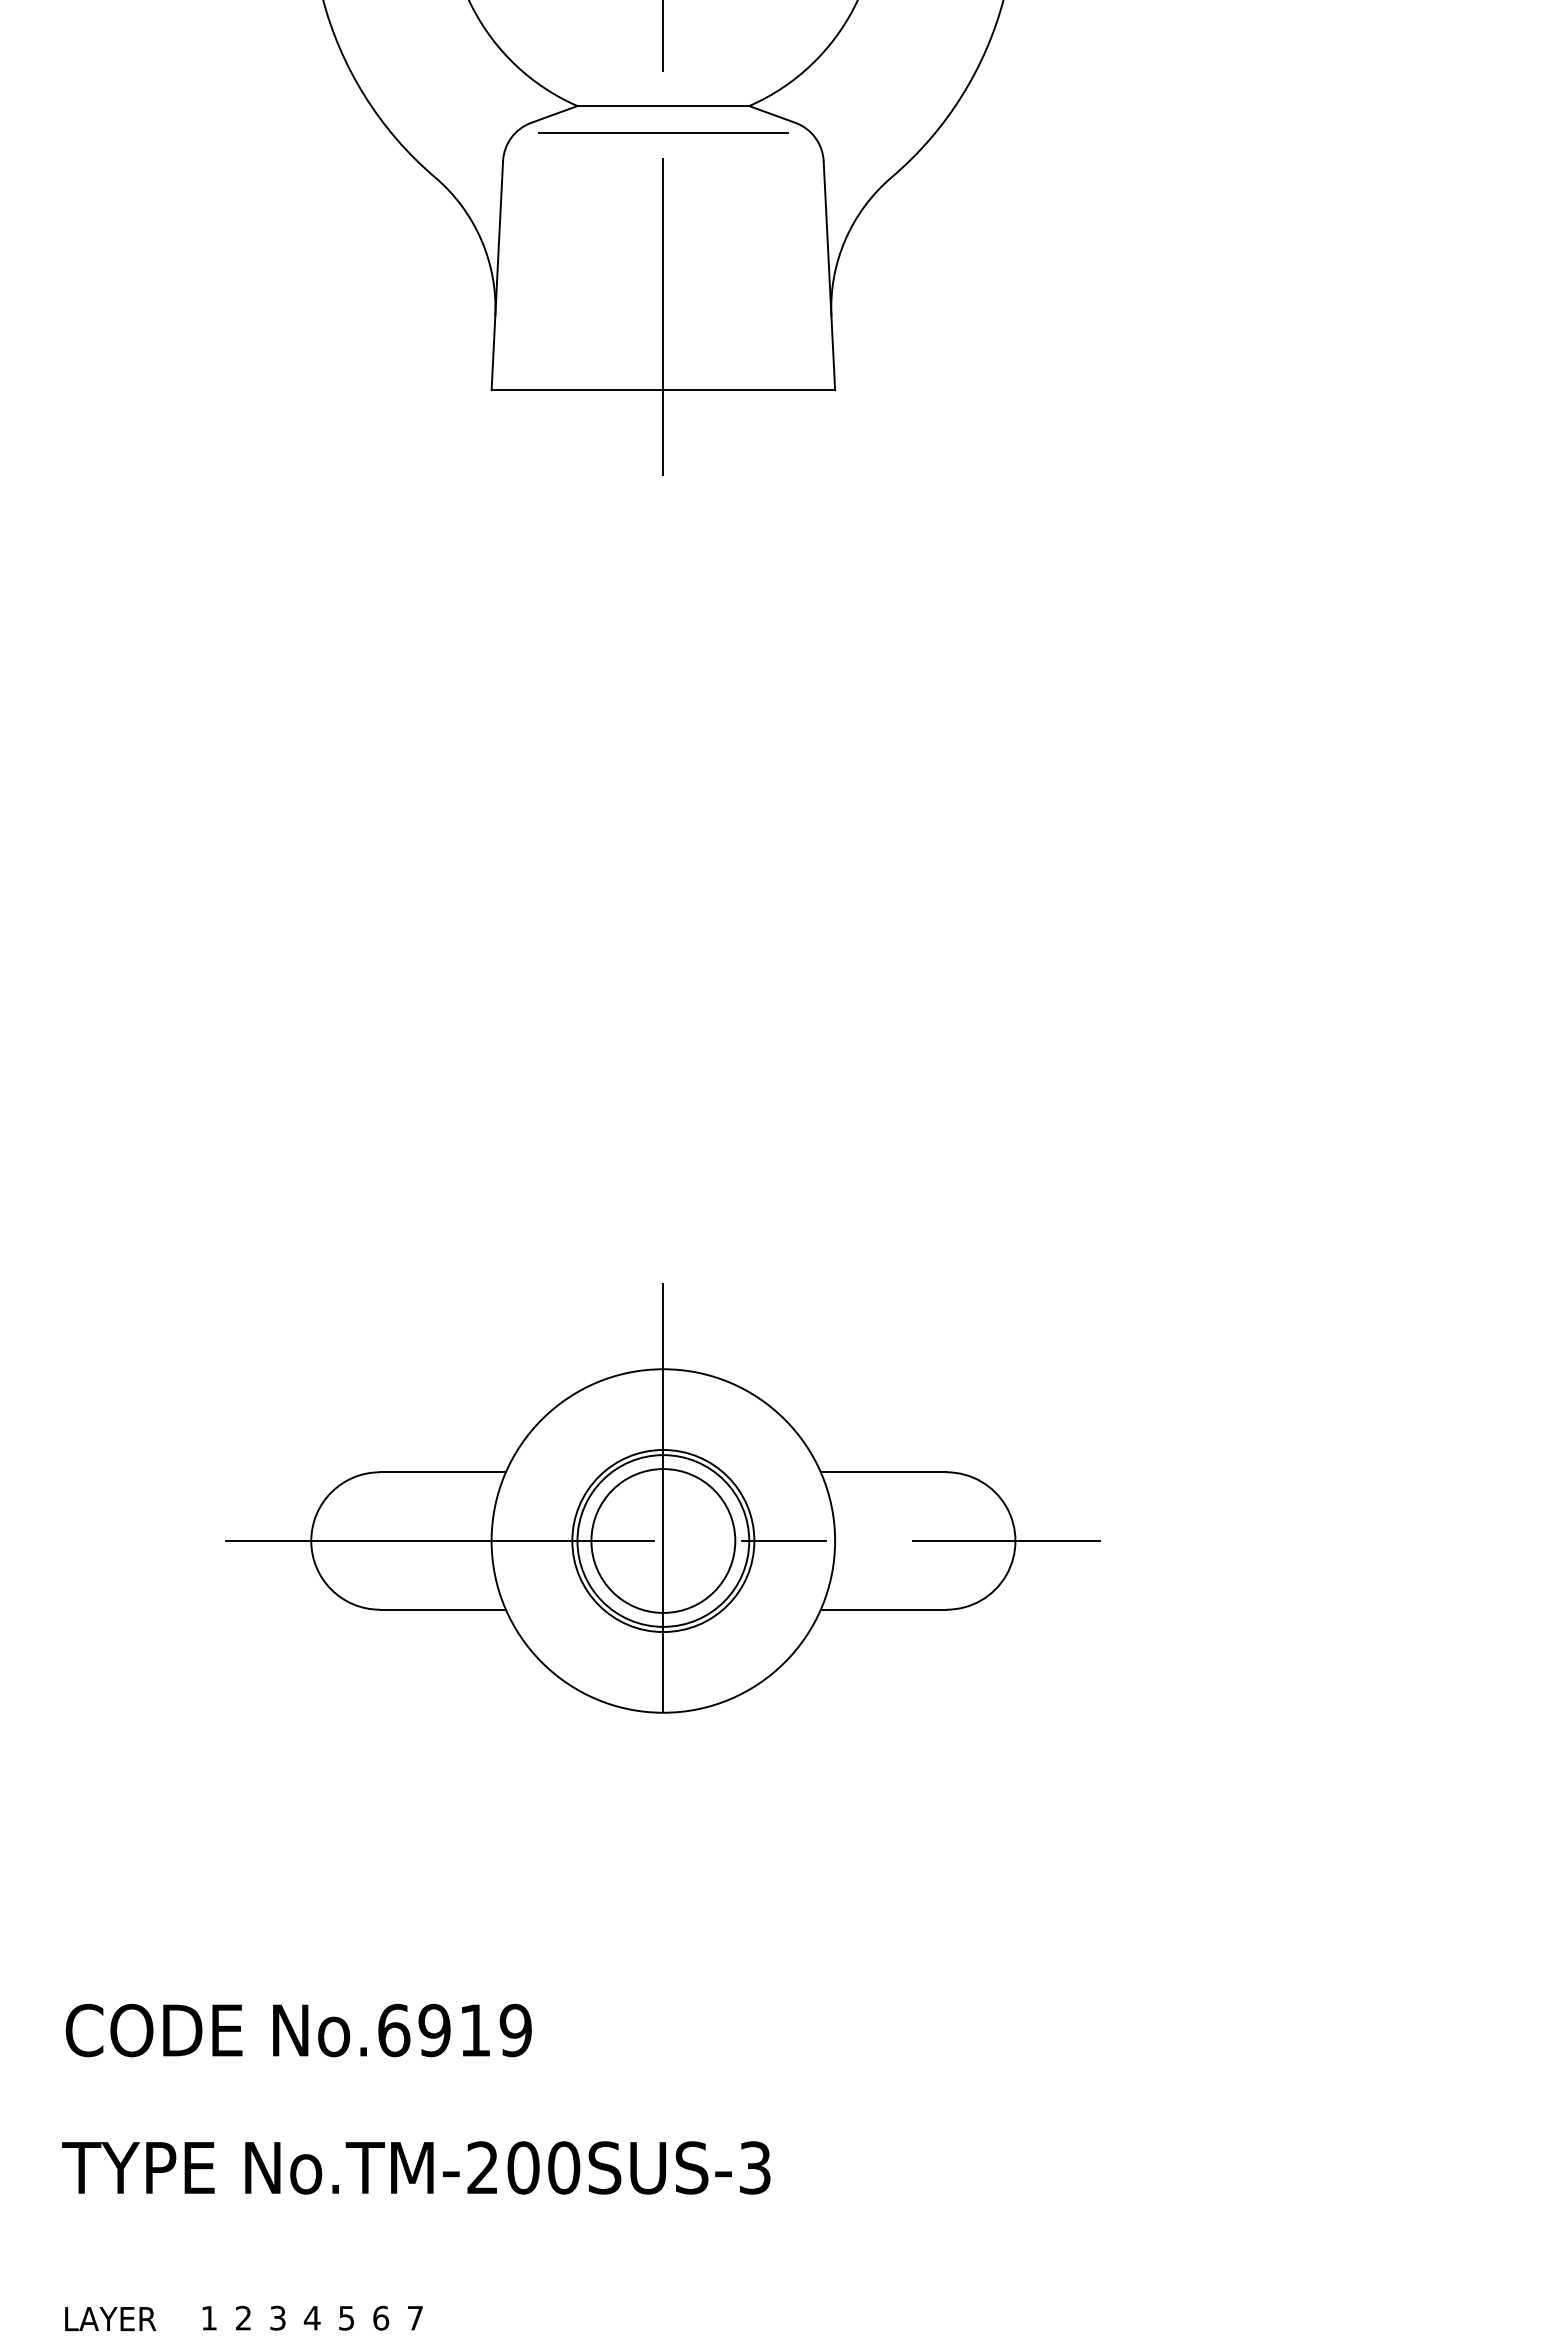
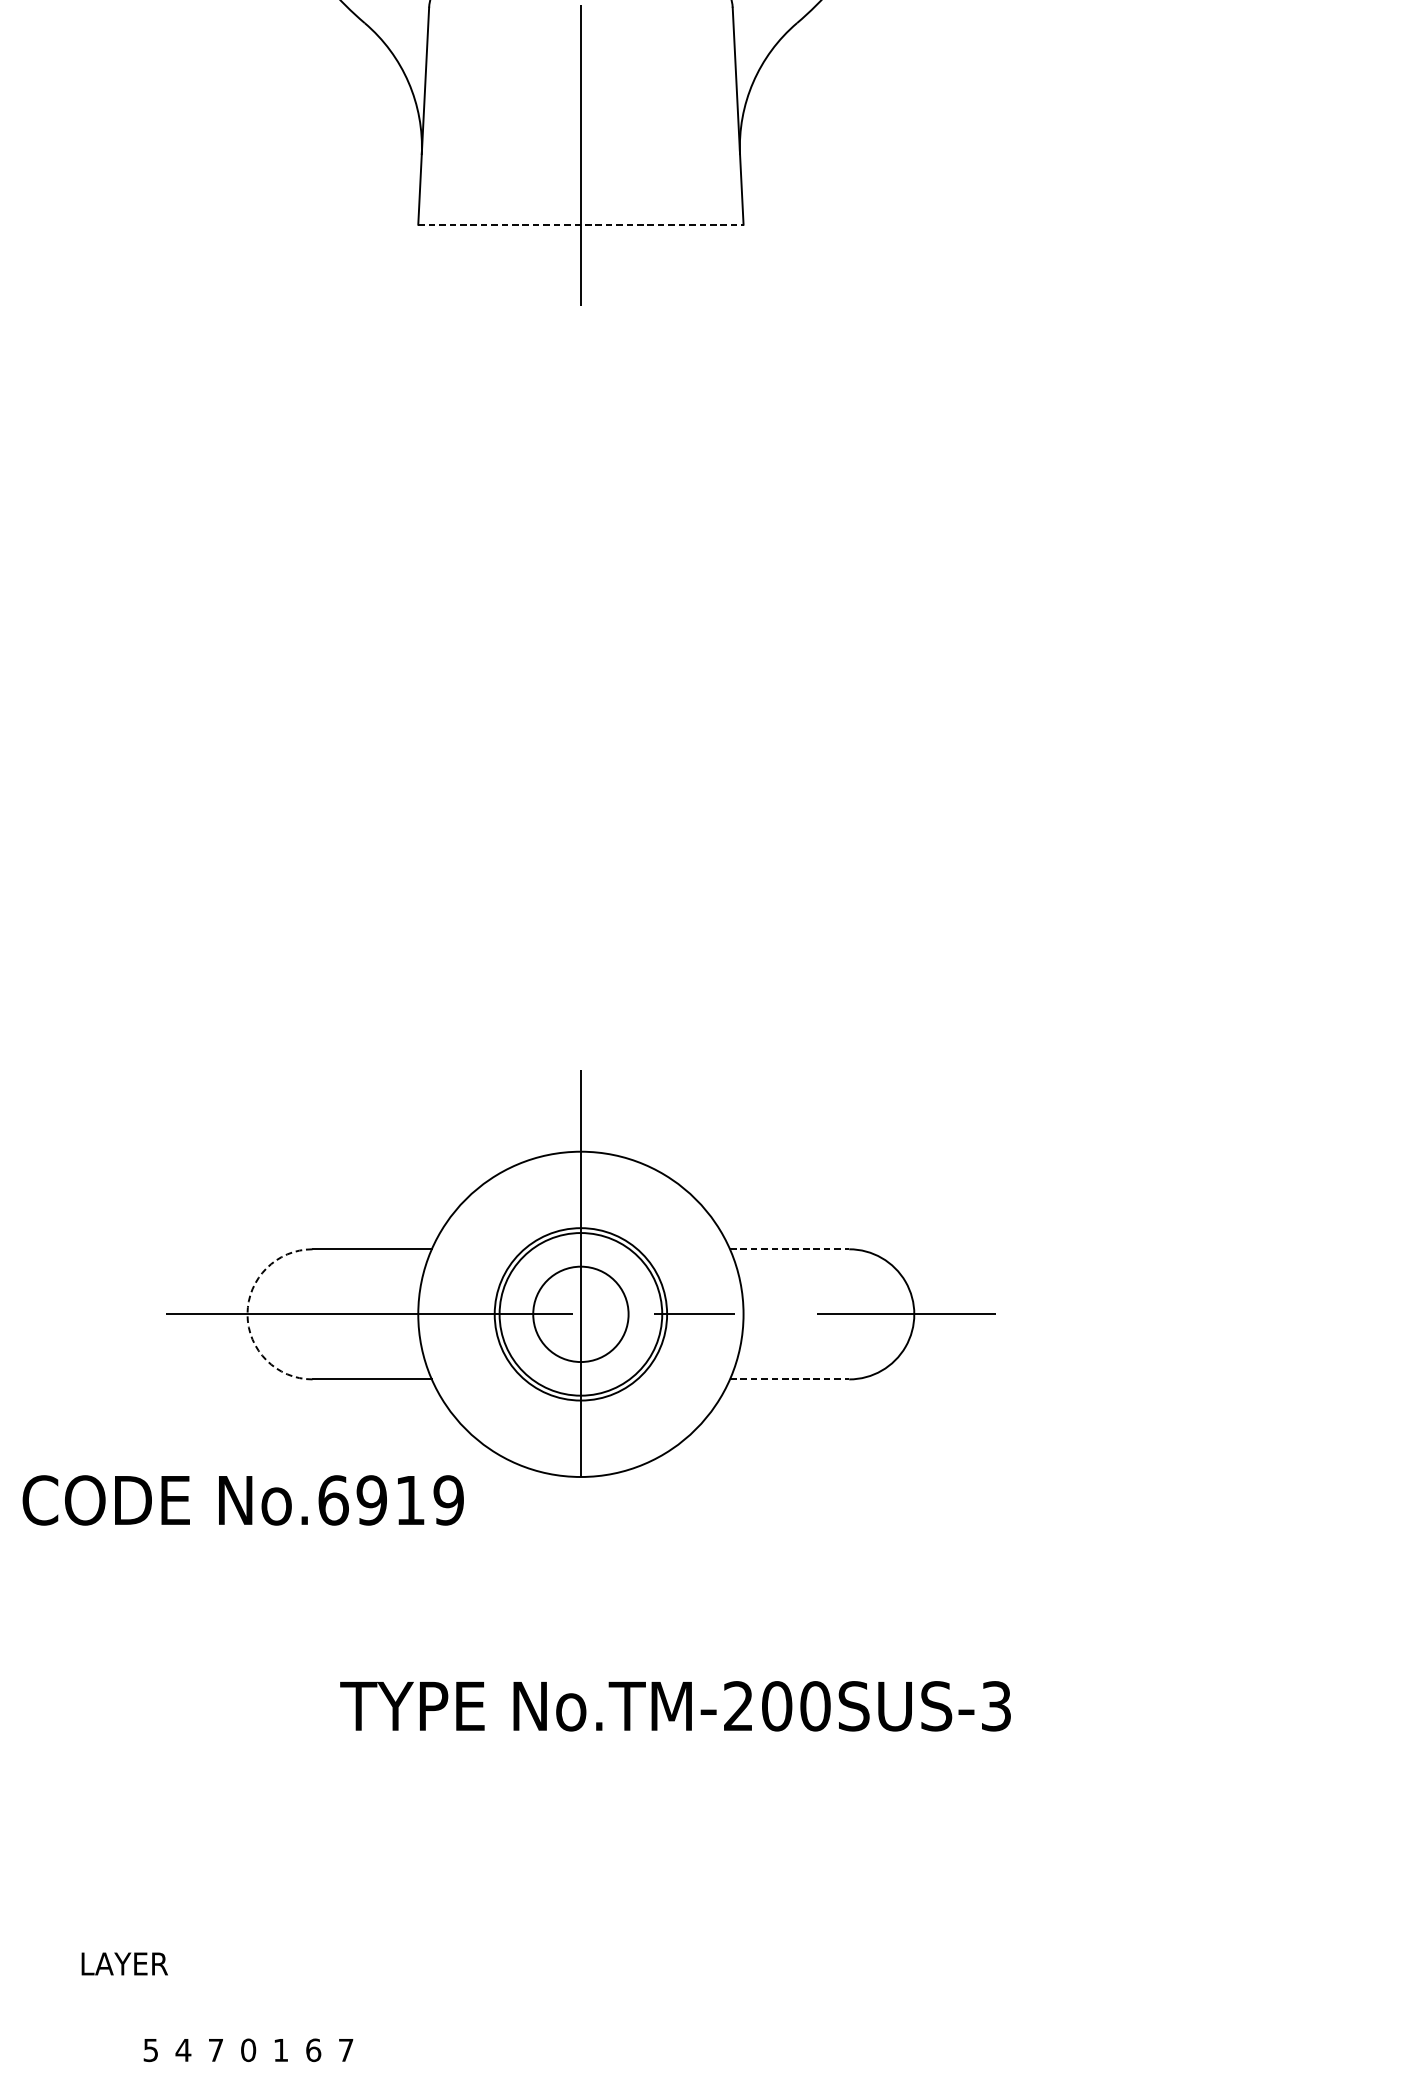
line: (663, 390) -> (581, 224), solid -> dashed
line: (883, 1472) -> (789, 1249), solid -> dashed
circle: (663, 1540) -> (581, 1313), size x0.7
arc: (311, 1541) -> (247, 1314), solid -> dashed
line: (883, 1609) -> (789, 1379), solid -> dashed
text: (298, 2030) -> (243, 1500), moved
text: (416, 2167) -> (675, 1705), moved
text: (243, 2317) -> (183, 2049), 2 -> 4
text: (277, 2317) -> (215, 2049), 3 -> 7
text: (311, 2317) -> (247, 2049), 4 -> 0
text: (110, 2318) -> (124, 1963), moved
text: (208, 2318) -> (150, 2050), 1 -> 5
text: (346, 2318) -> (280, 2050), 5 -> 1

